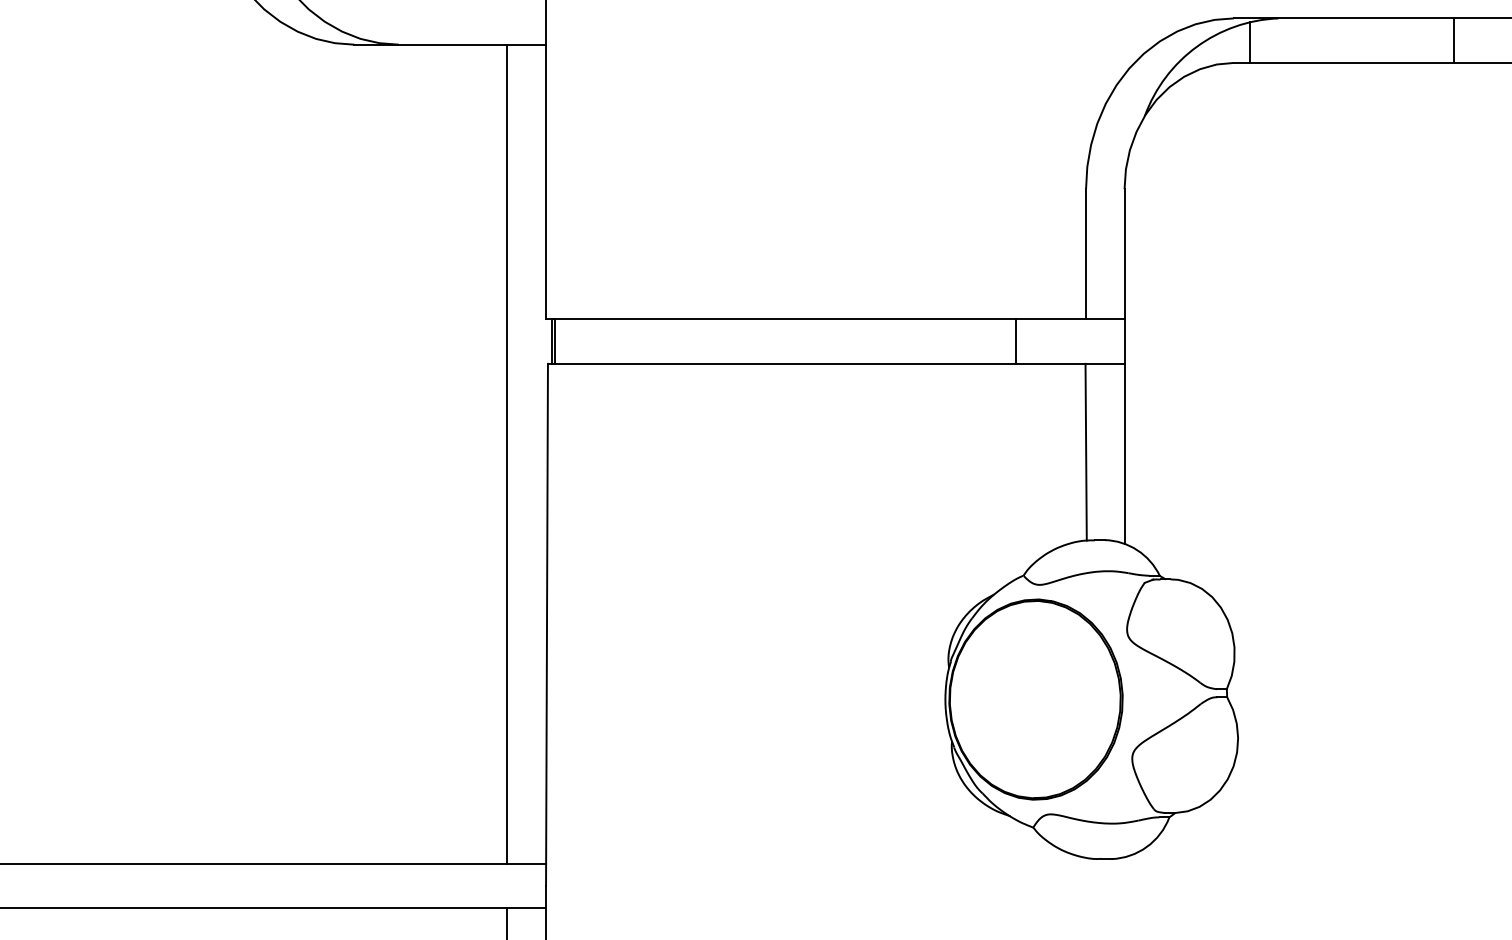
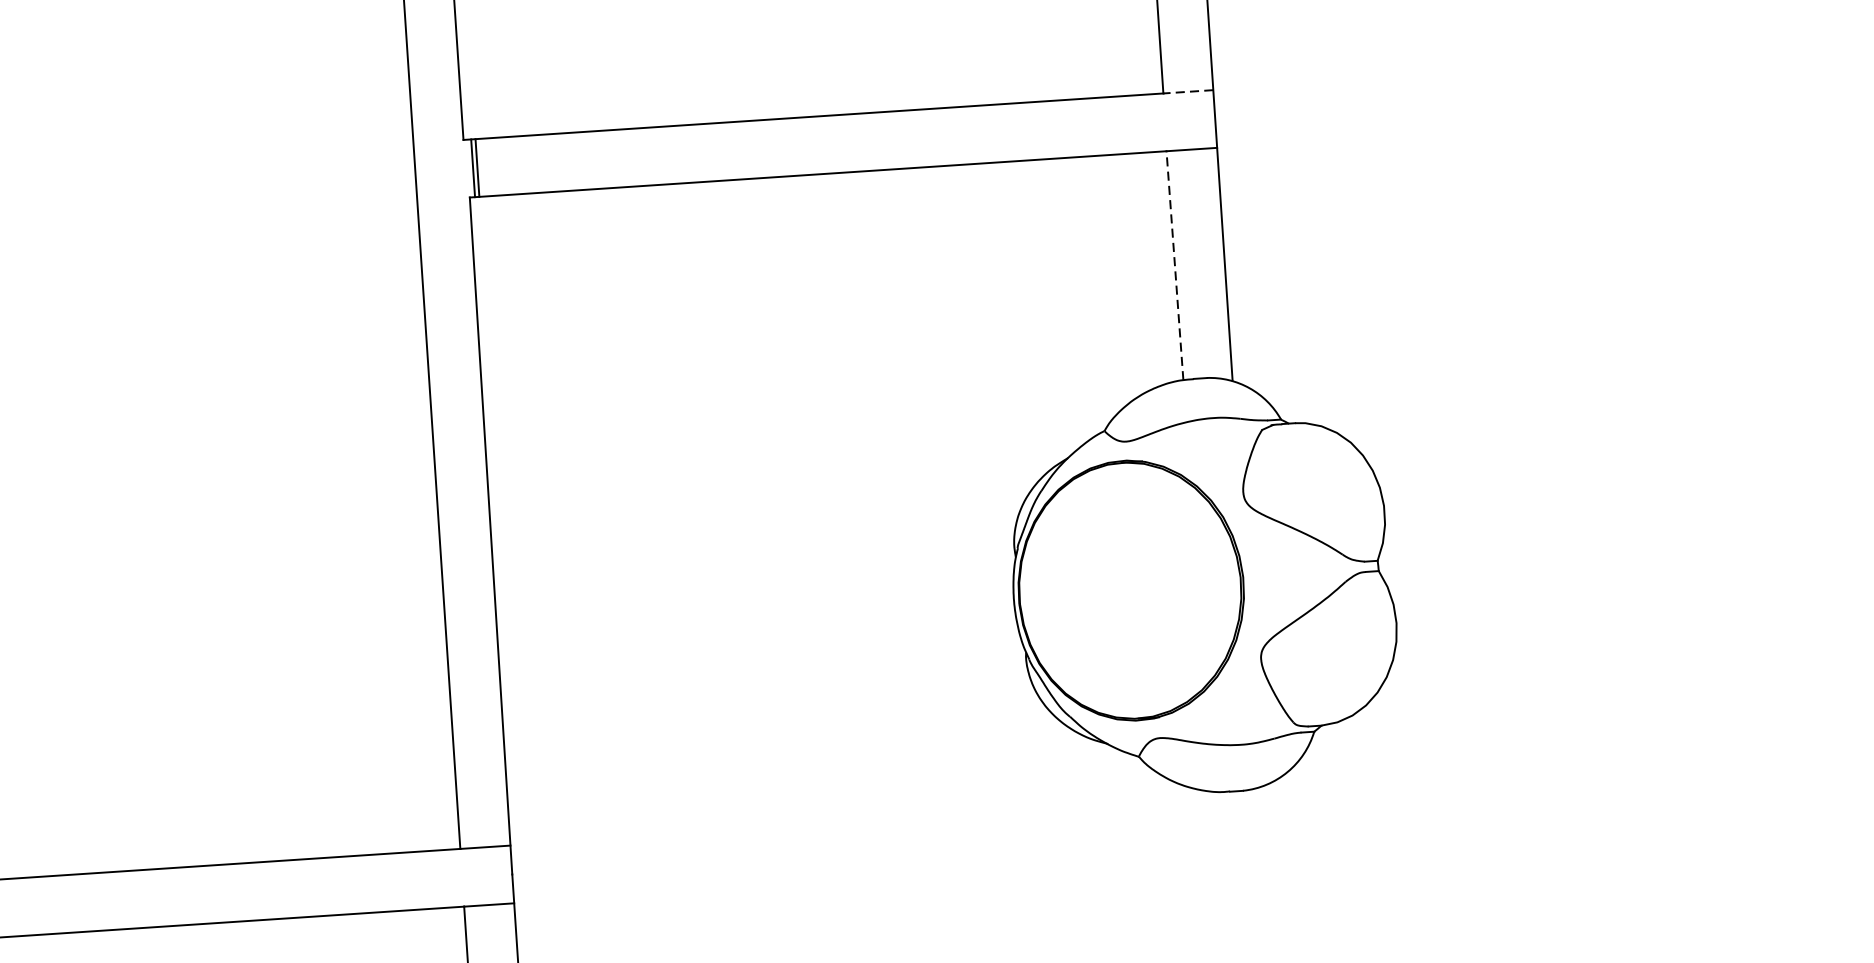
line: (1104, 319) -> (1187, 92), solid -> dashed
line: (1016, 341) -> (1075, 128), removed
line: (1086, 451) -> (1175, 264), solid -> dashed

